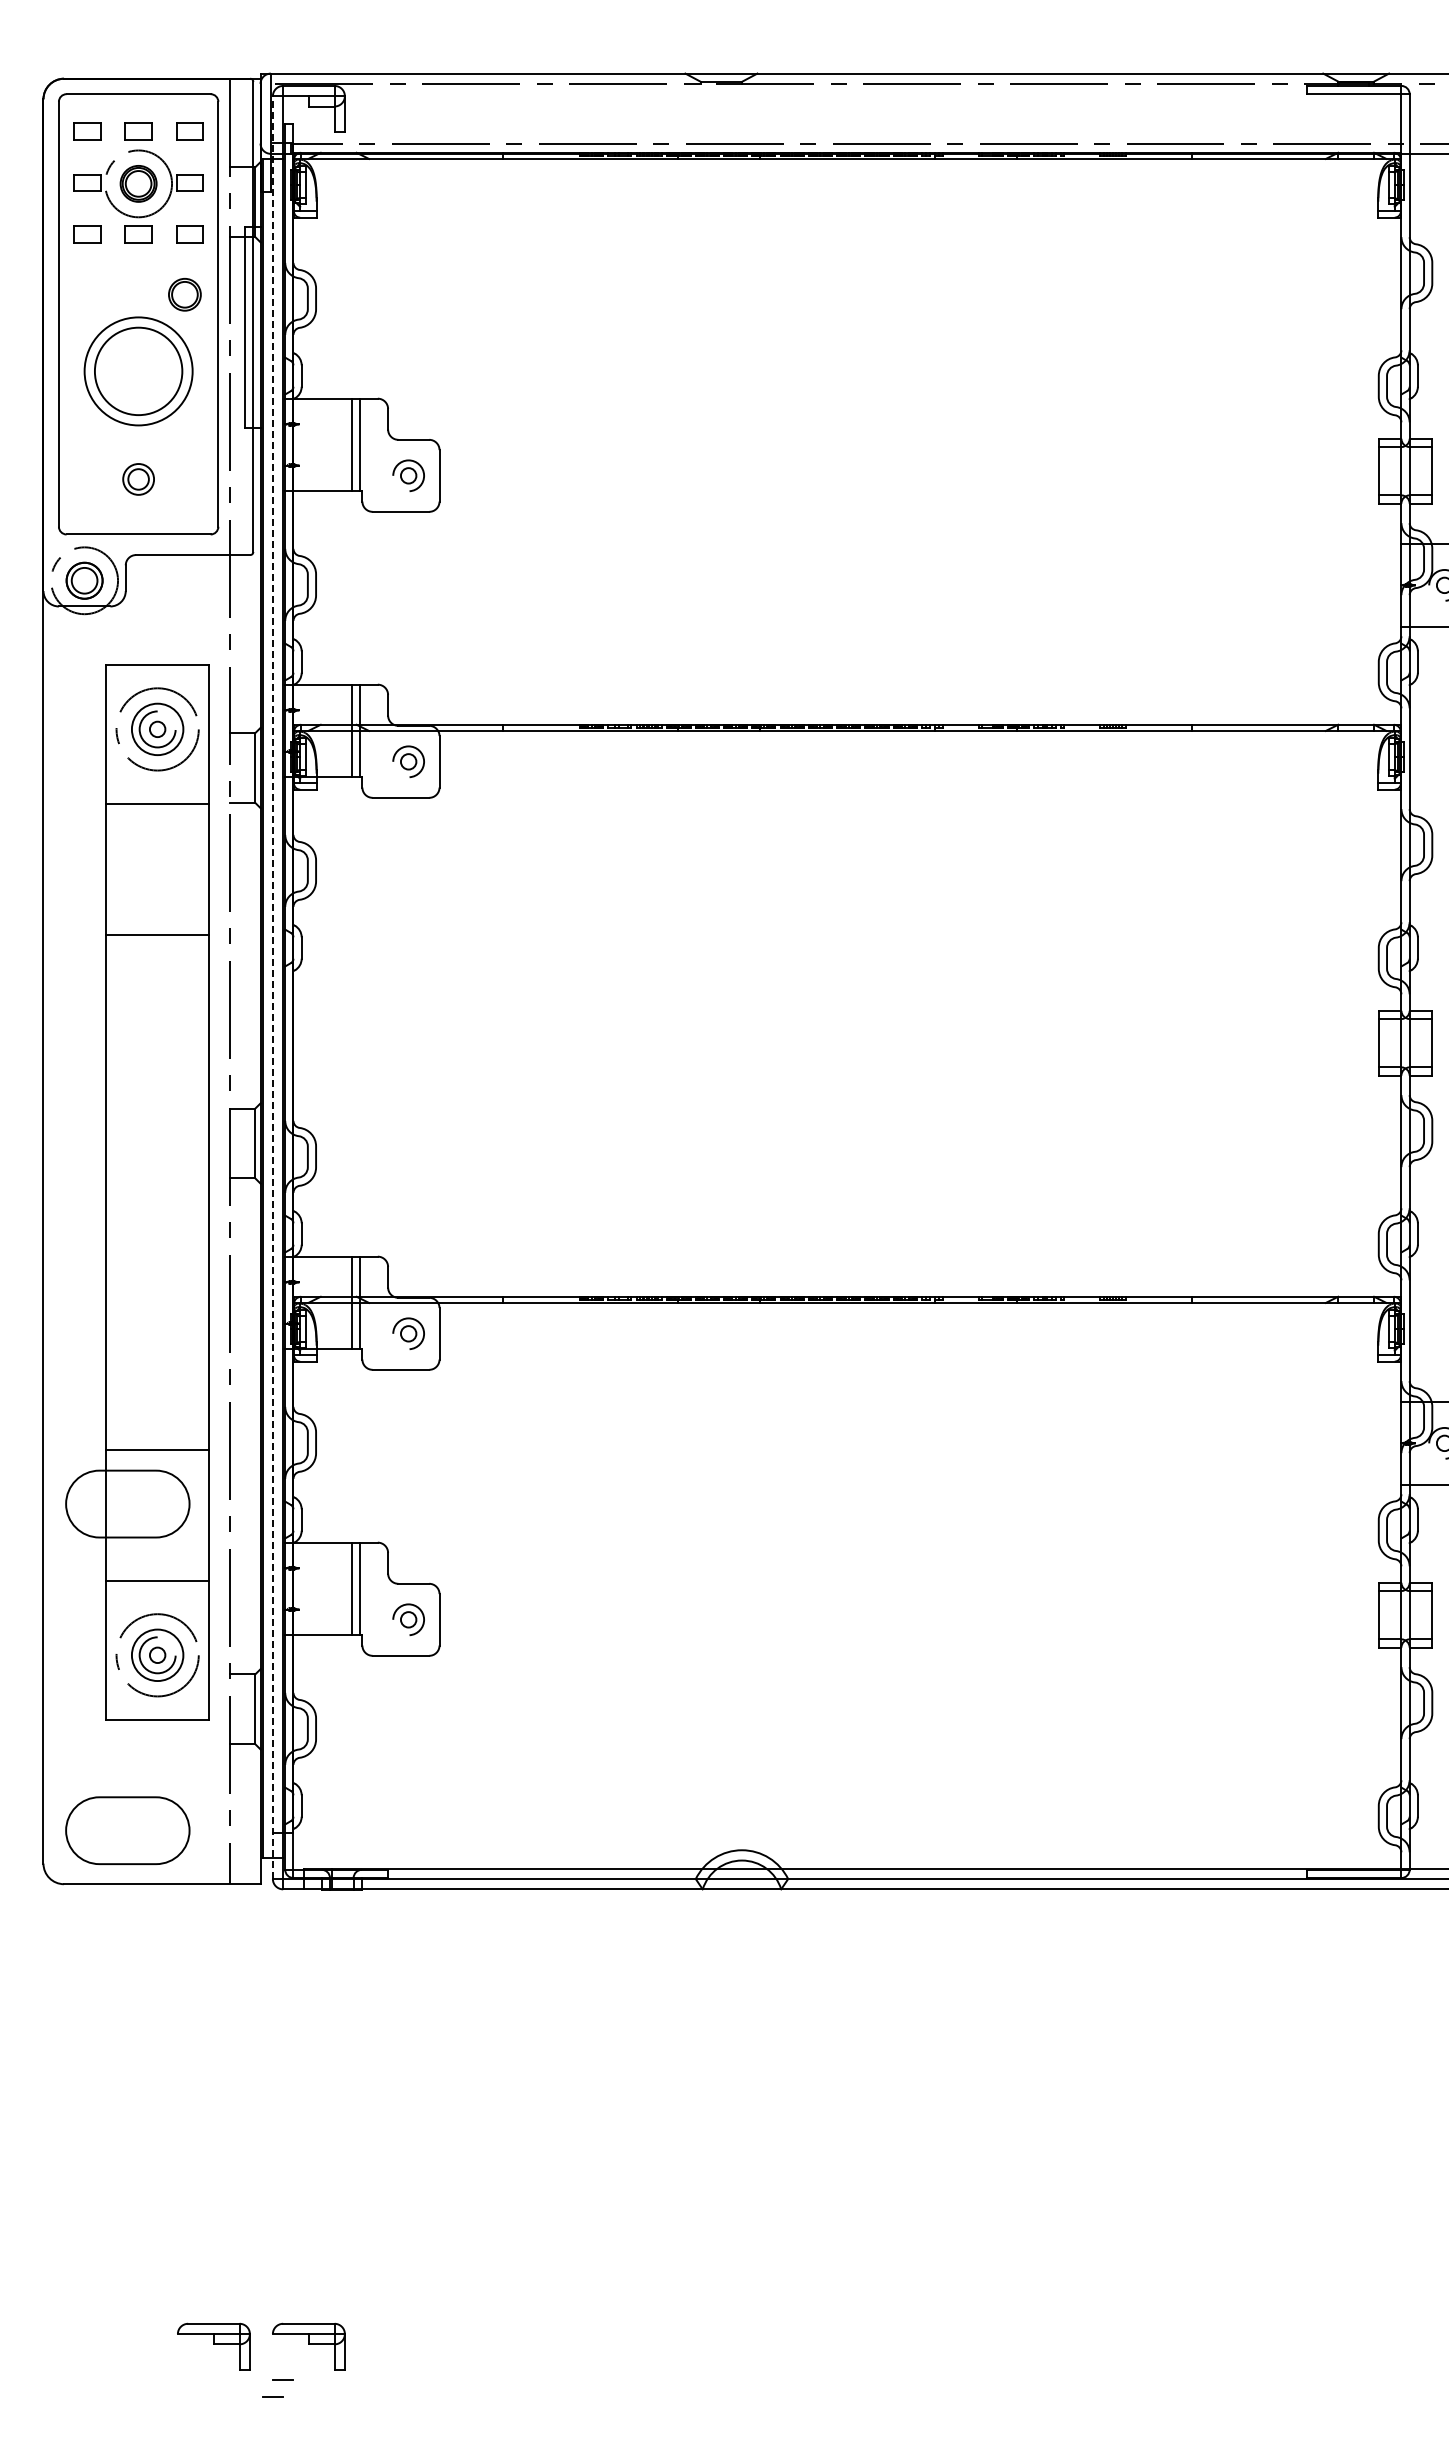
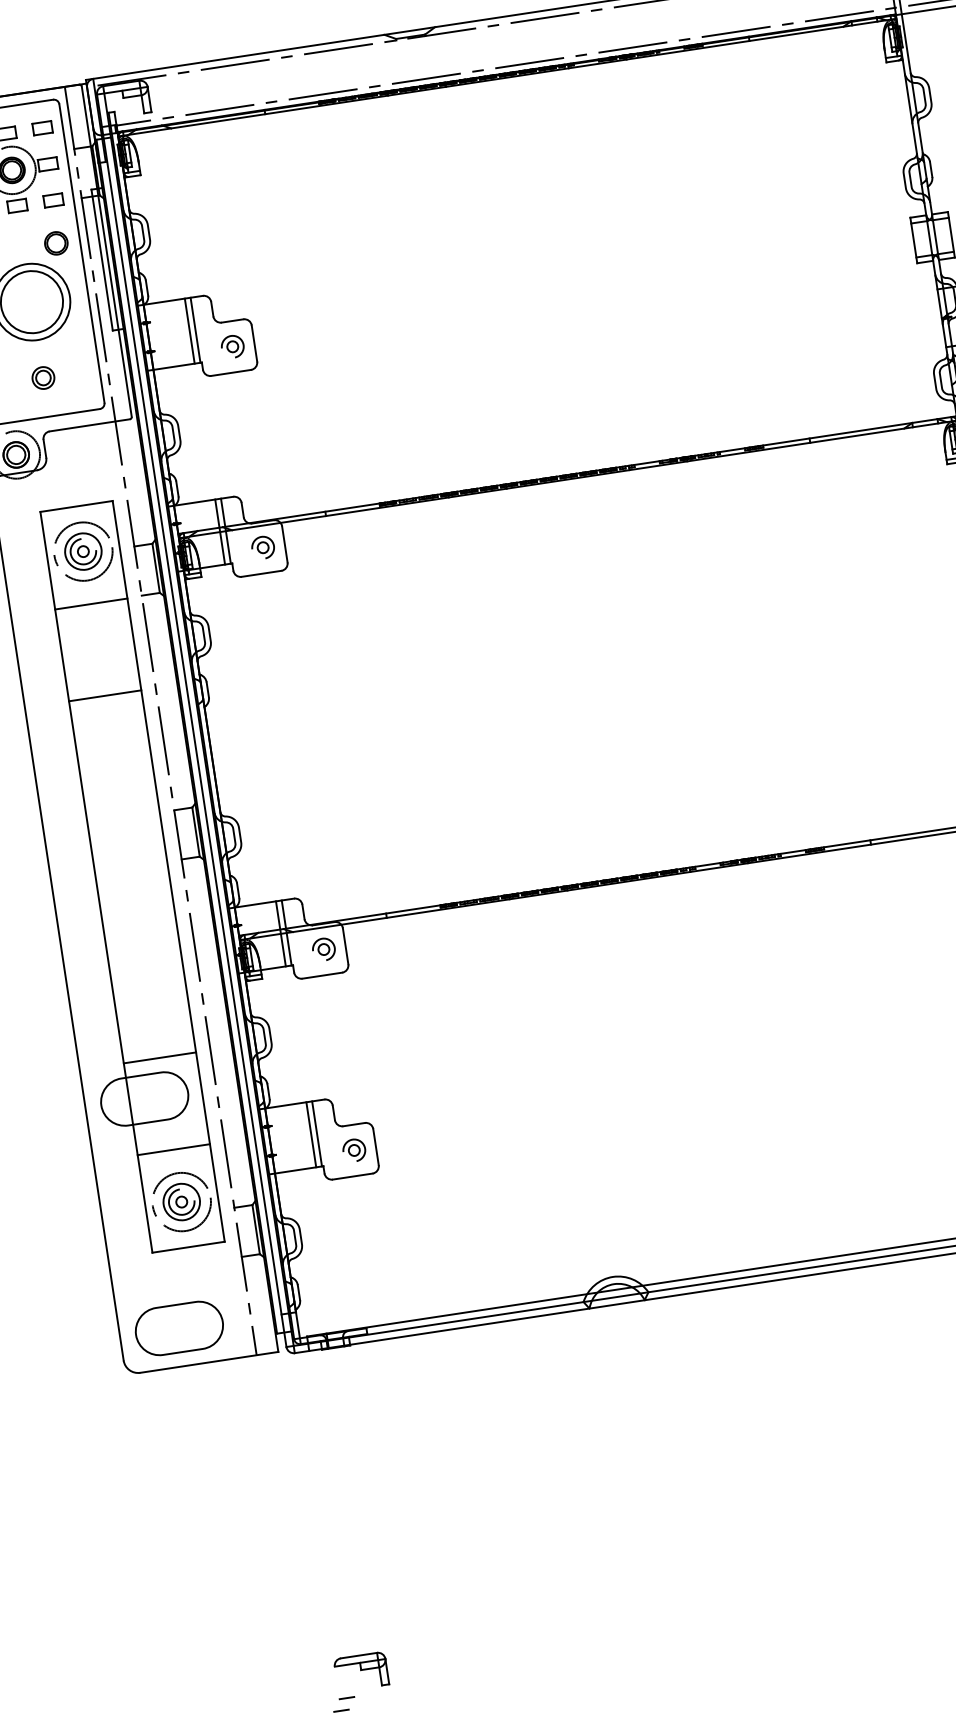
line: (272, 987) -> (191, 720), dashed -> solid
part: (213, 2346) -> (294, 1681), removed

